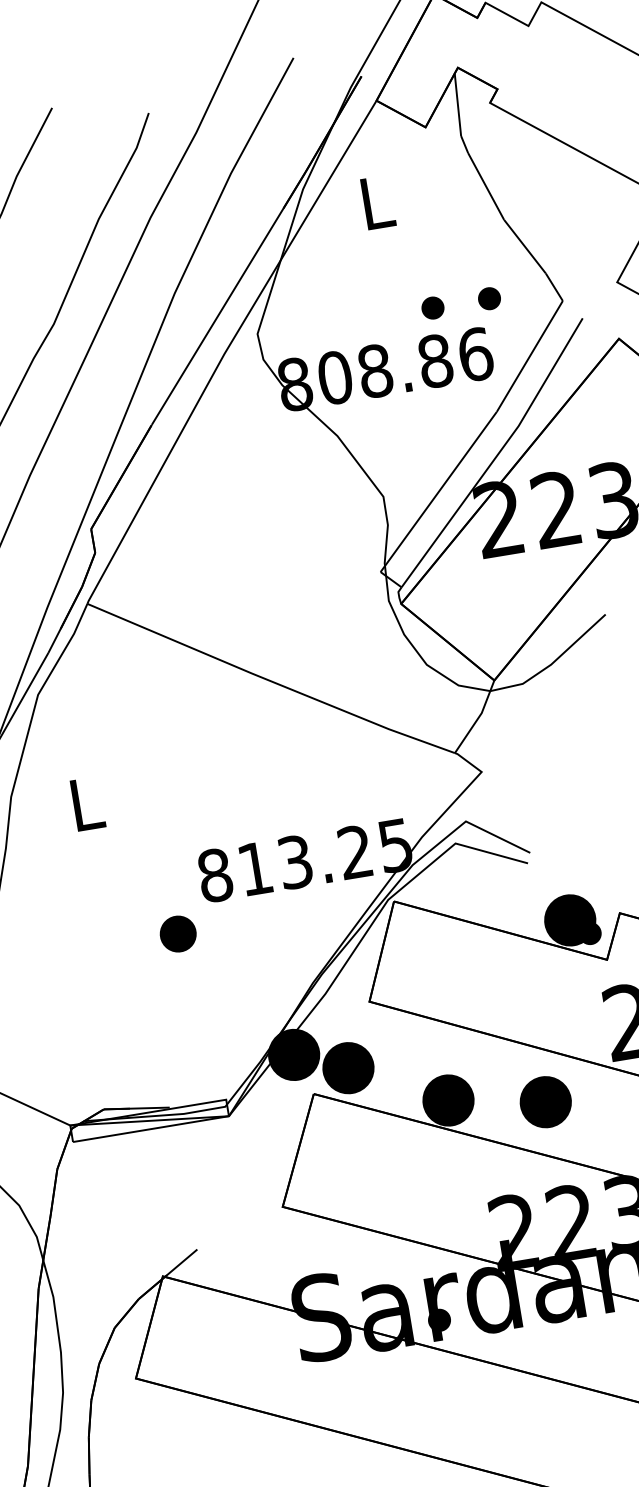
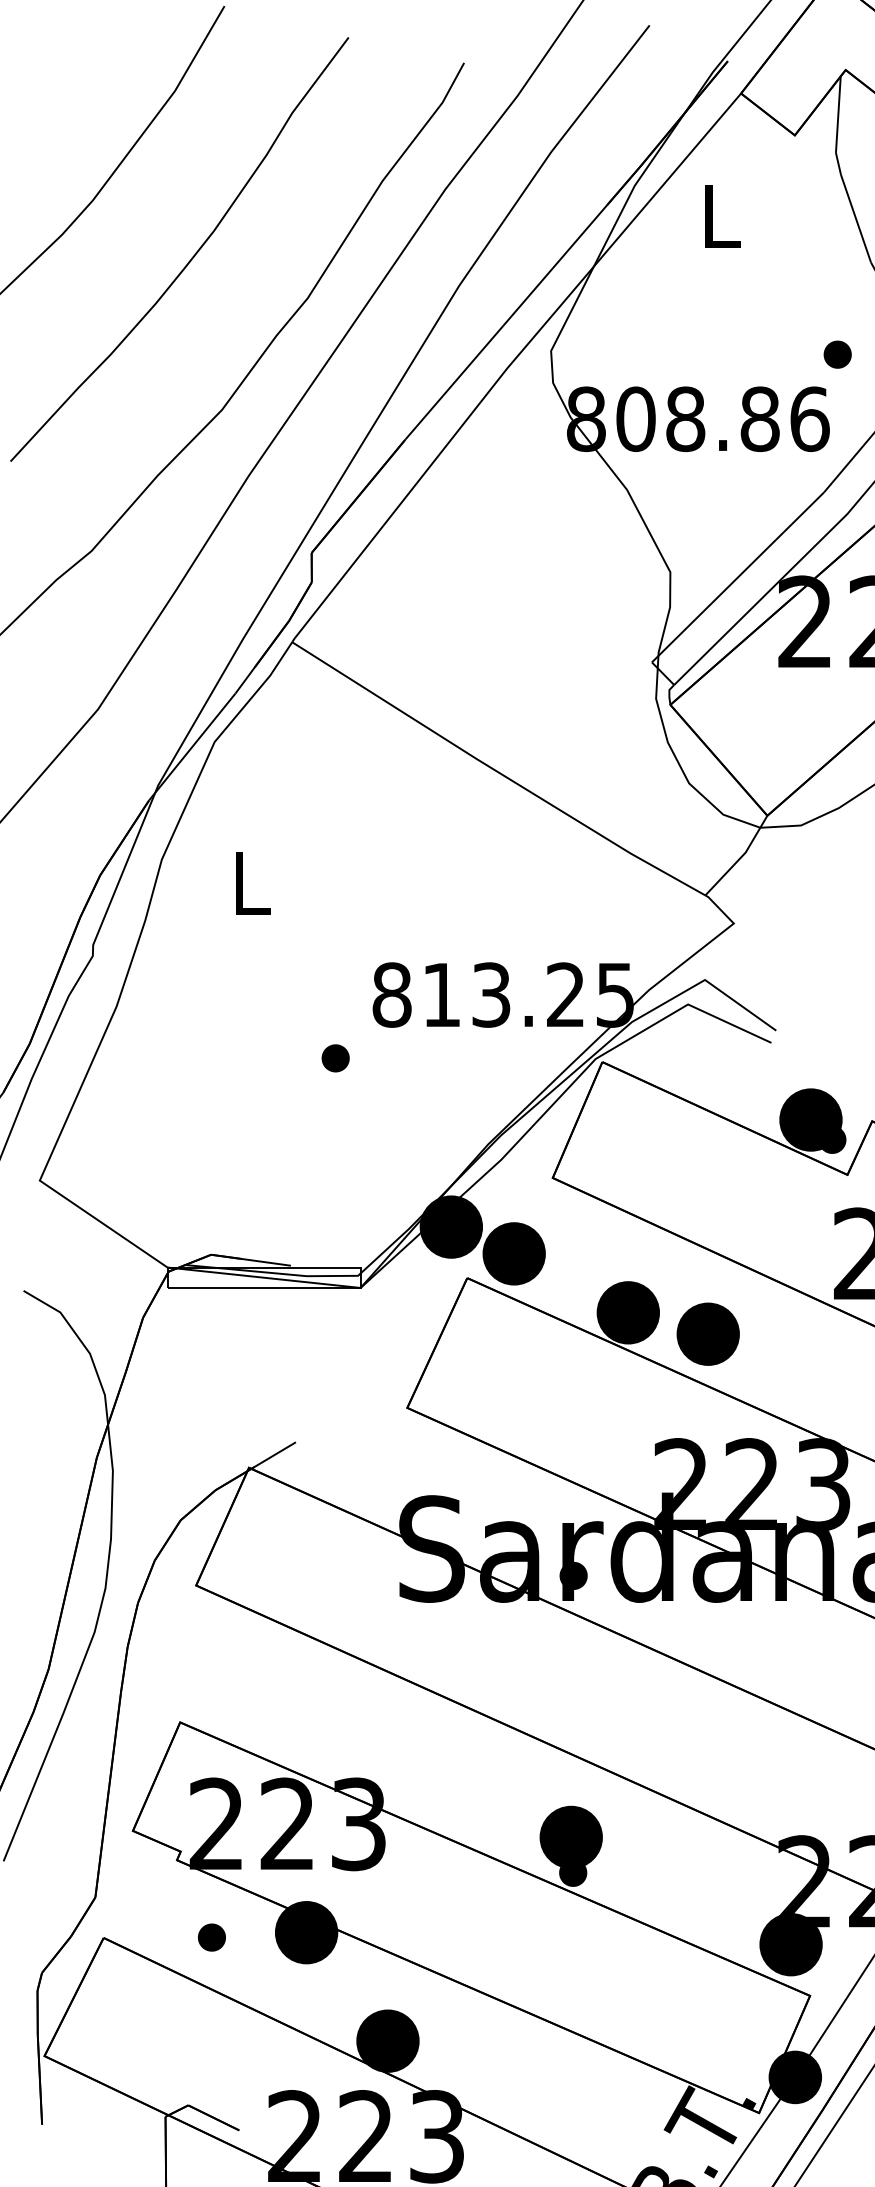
part: (432, 307) -> (767, 354), removed
part: (178, 934) -> (335, 1058), size x0.62
part: (545, 1101) -> (707, 1333), moved

